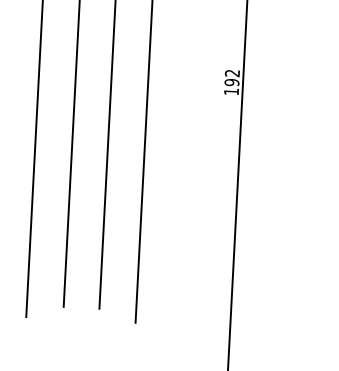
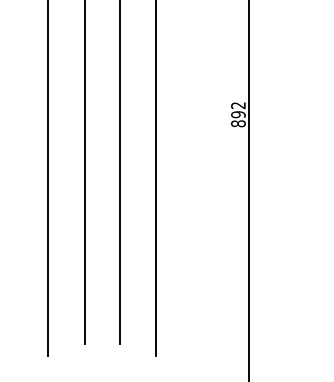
text: (231, 91) -> (238, 123), 192 -> 892

